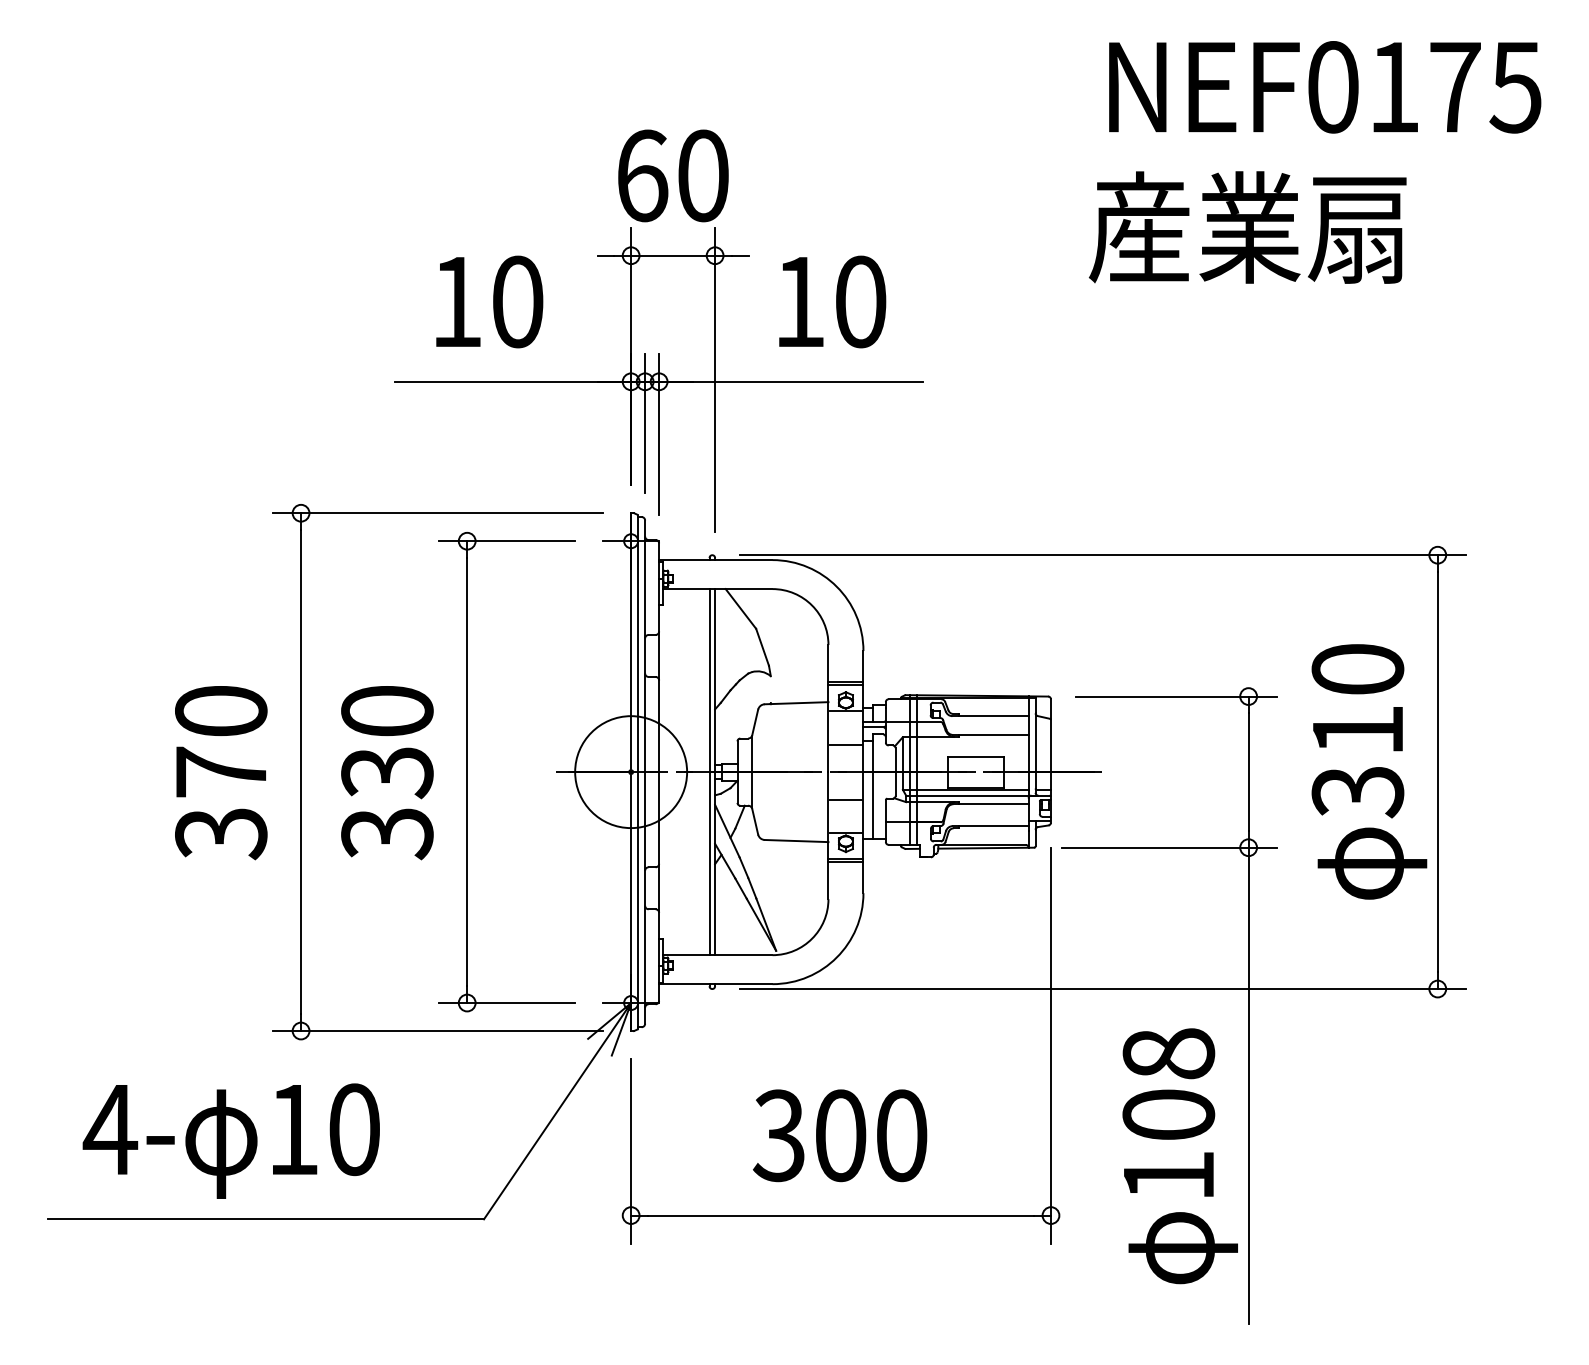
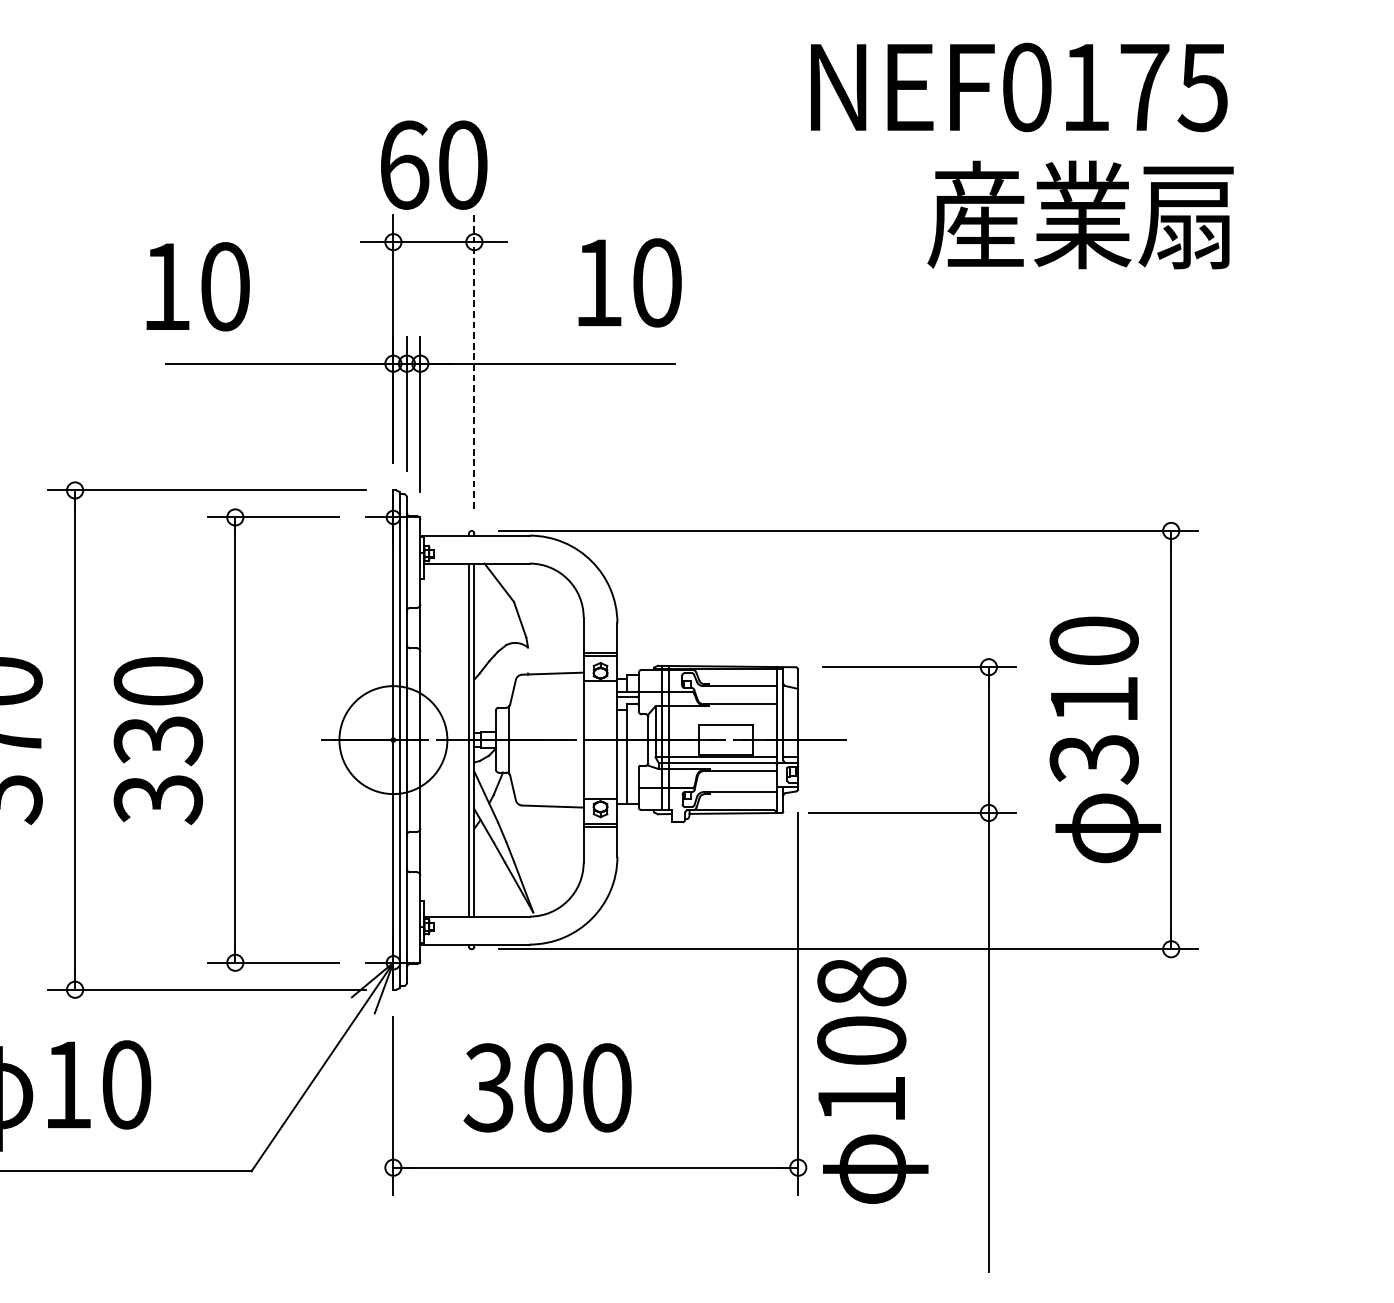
text: (1325, 87) -> (1019, 87), moved
text: (1247, 227) -> (1080, 214), moved
text: (489, 301) -> (198, 286), moved
text: (832, 301) -> (630, 282), moved
line: (715, 379) -> (474, 361), solid -> dashed
line: (845, 744) -> (600, 713), removed
line: (845, 799) -> (600, 766), removed
text: (840, 1135) -> (548, 1087), moved
text: (1179, 1156) -> (872, 1080), moved

